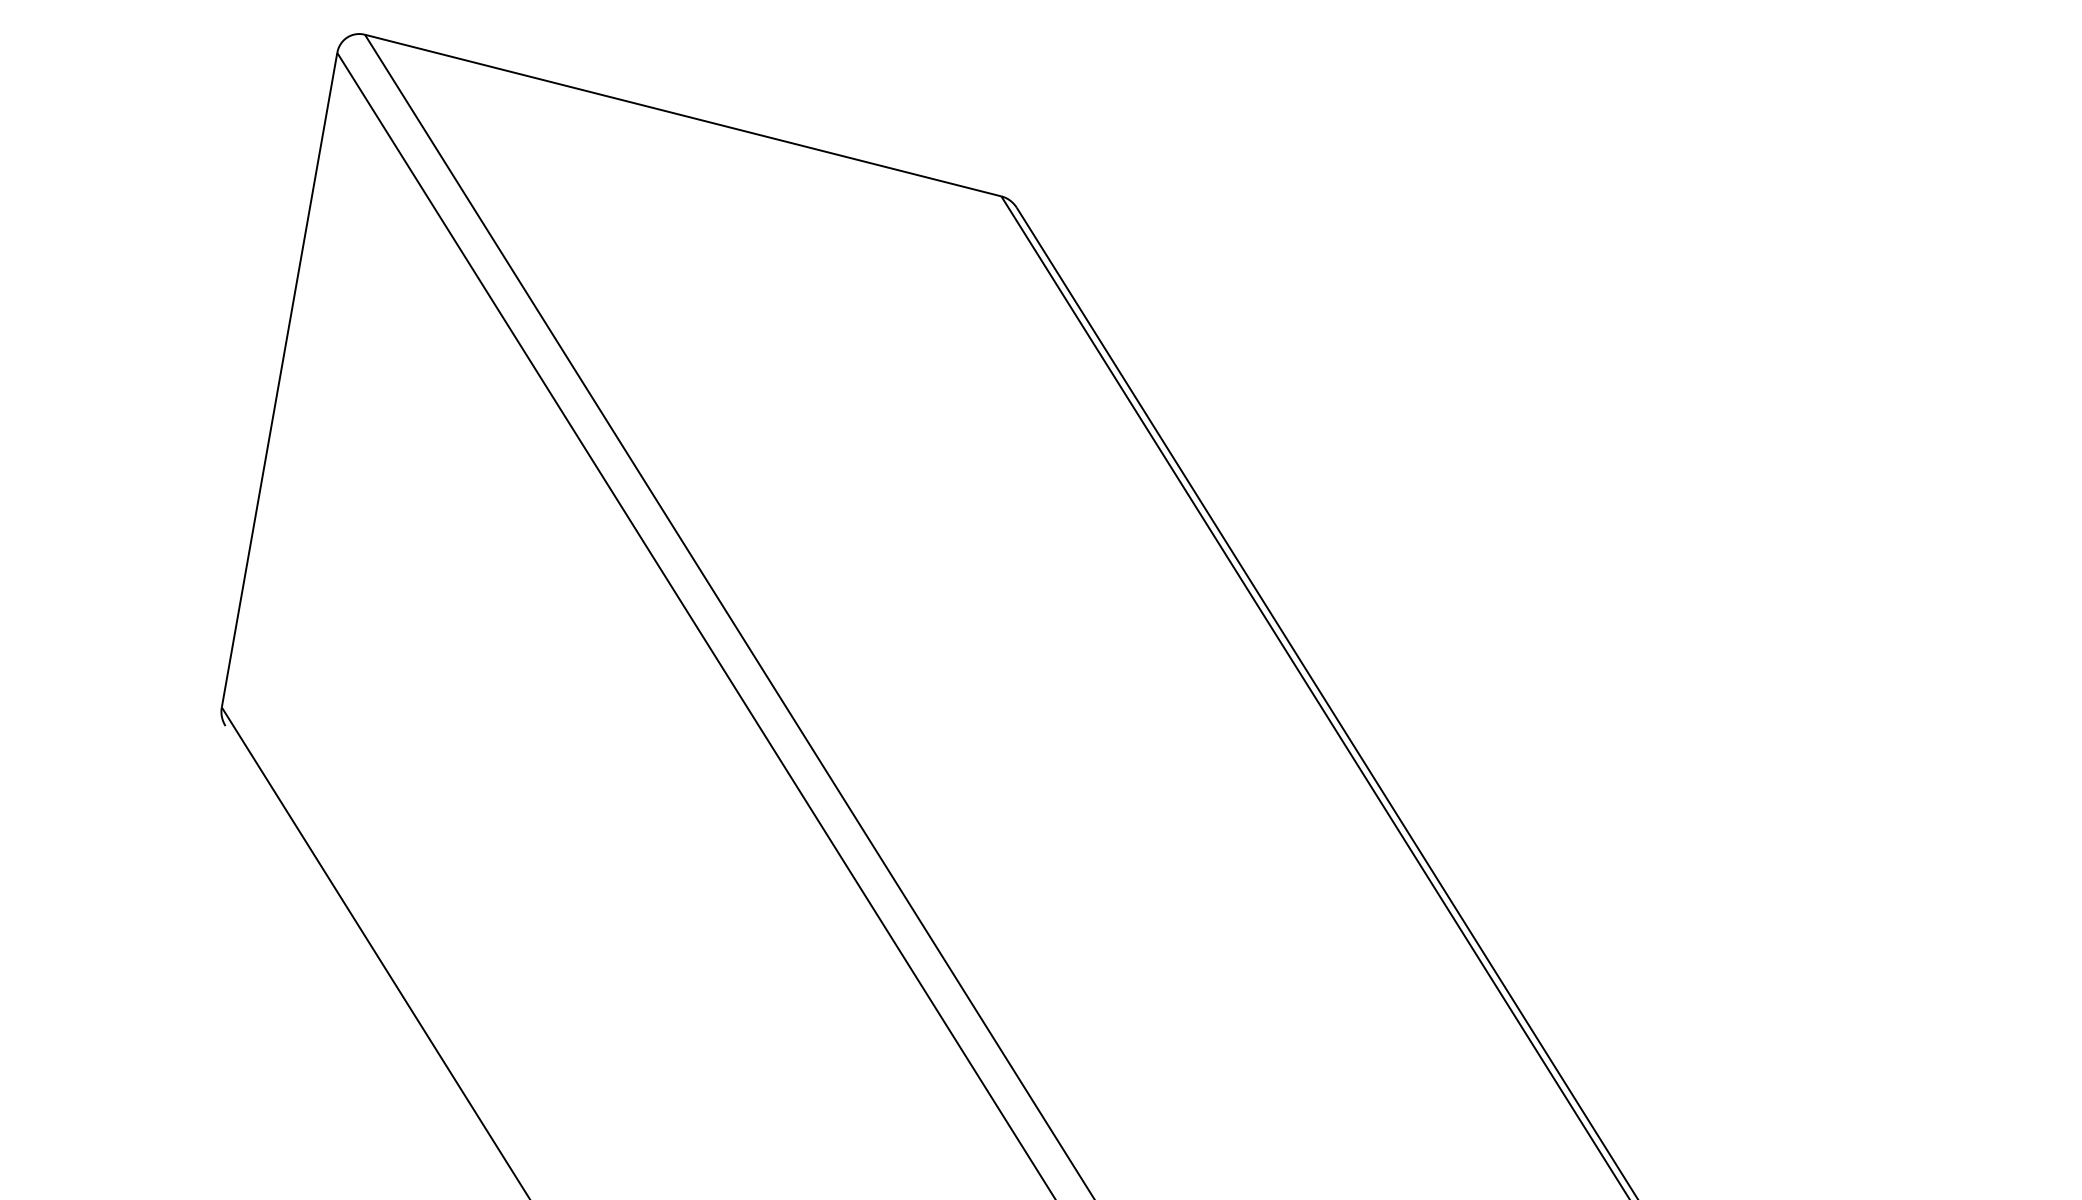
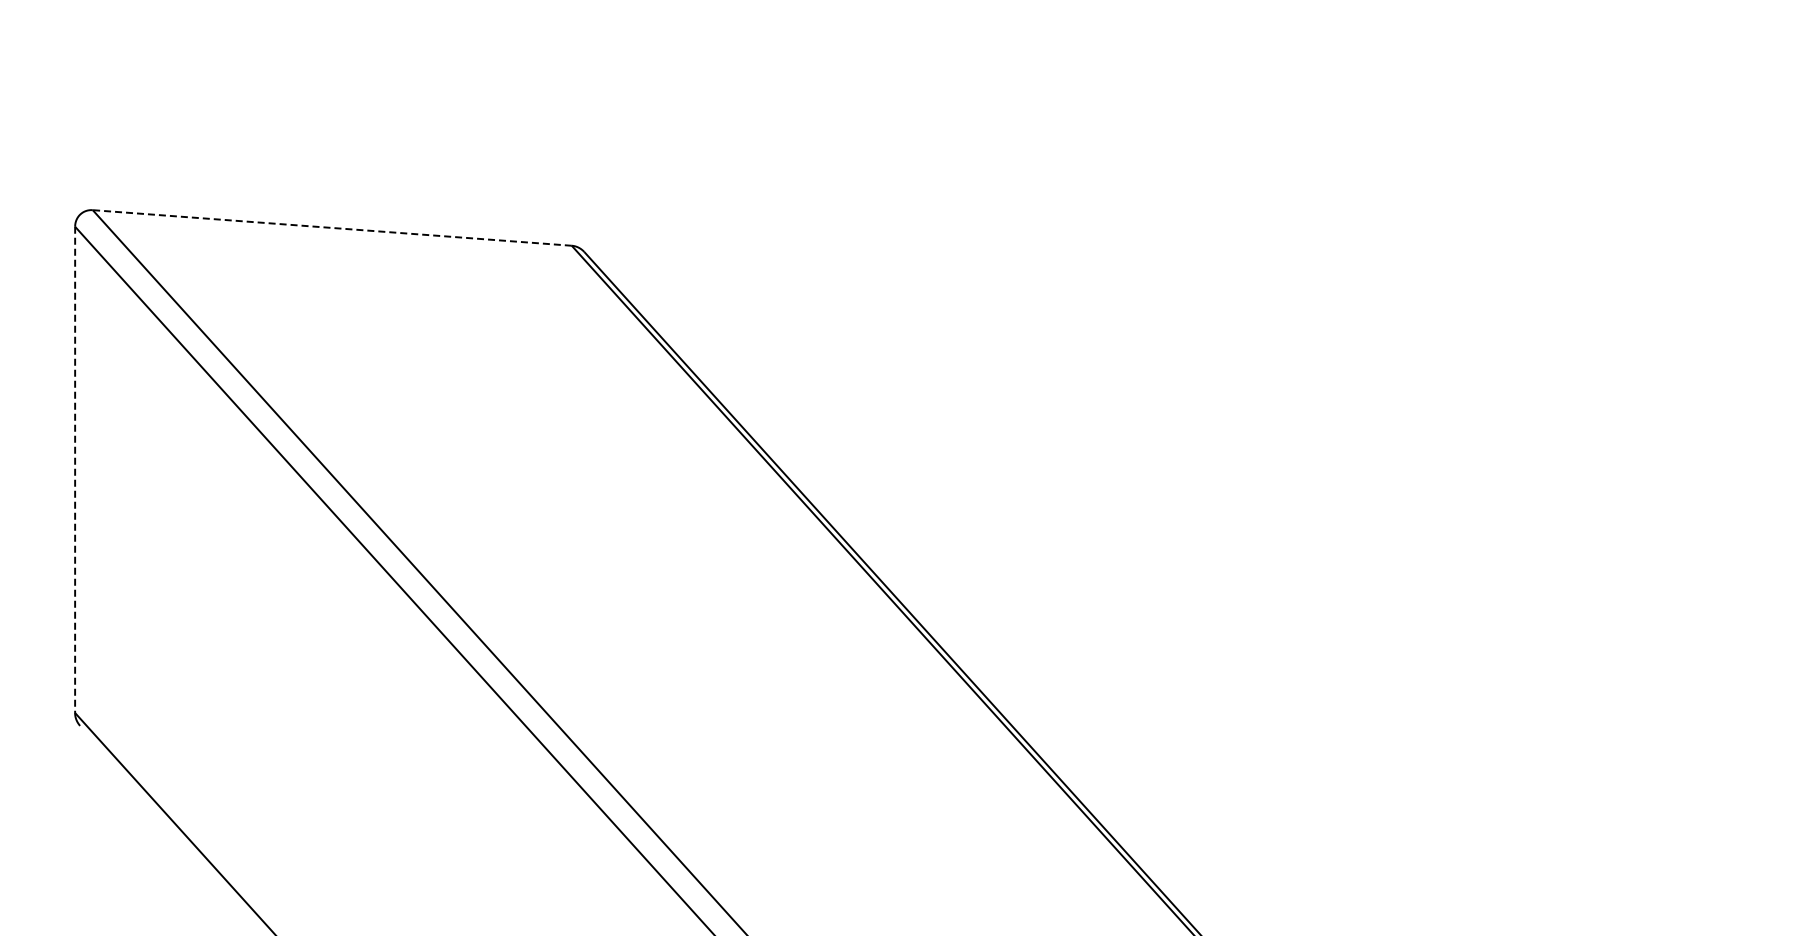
line: (682, 114) -> (331, 227), solid -> dashed
line: (279, 381) -> (75, 470), solid -> dashed

